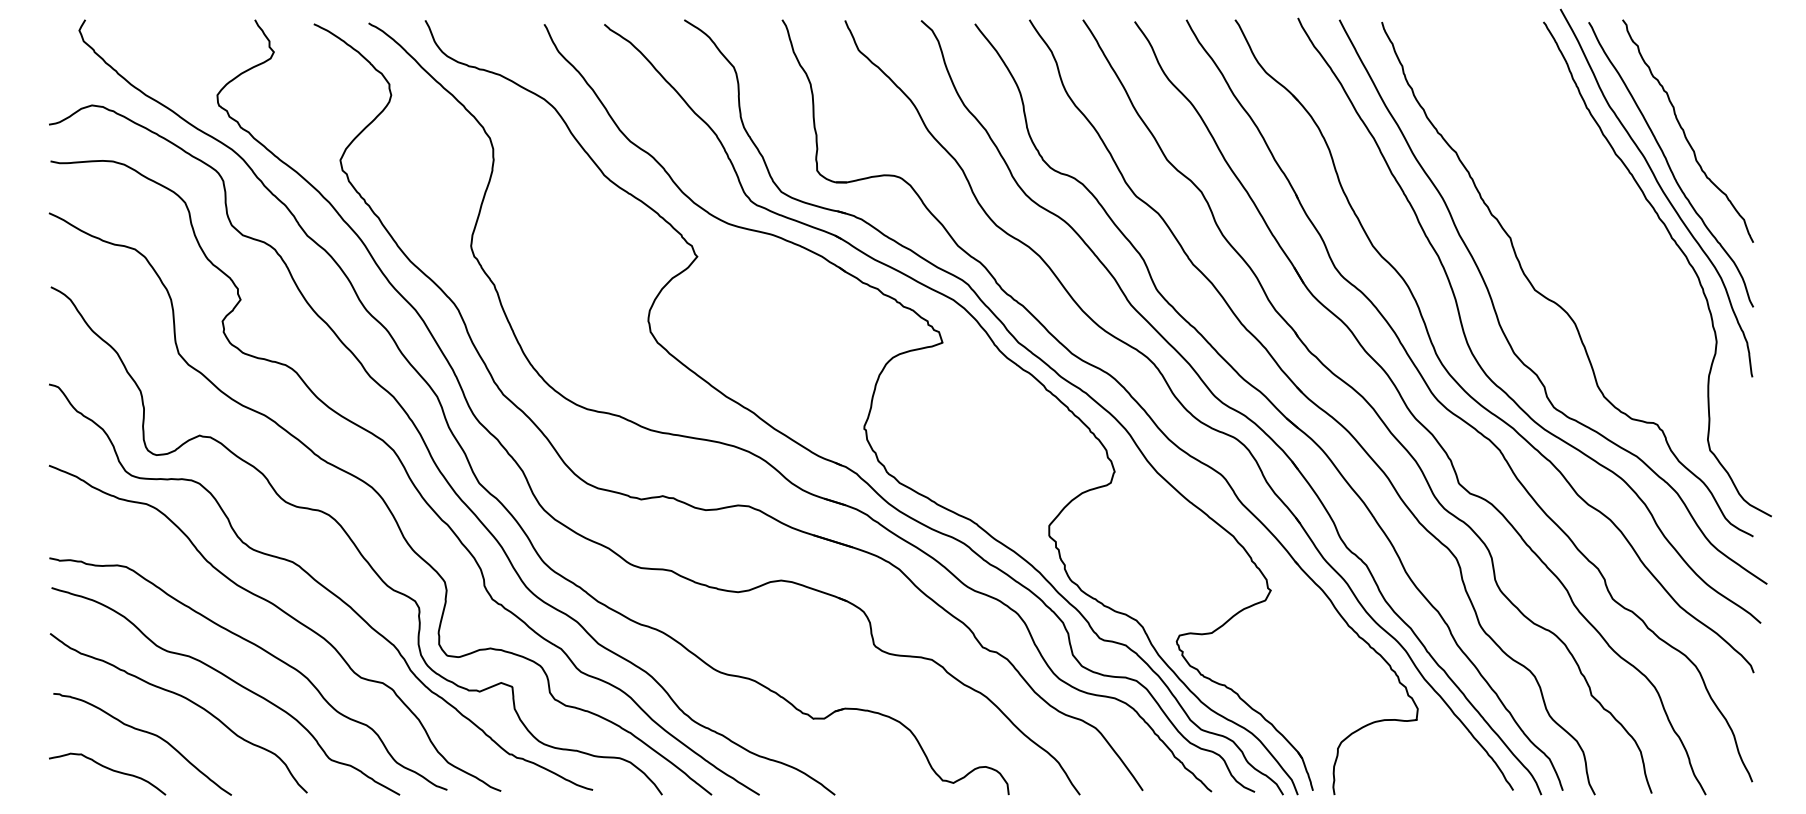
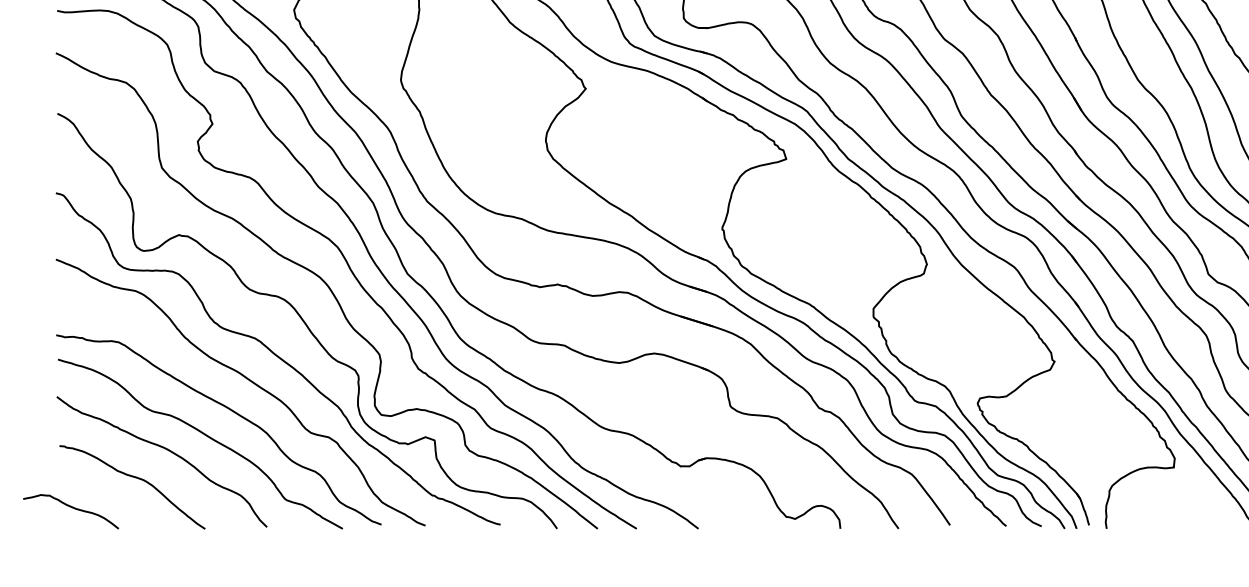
curve: (107, 769) -> (71, 507), moved

